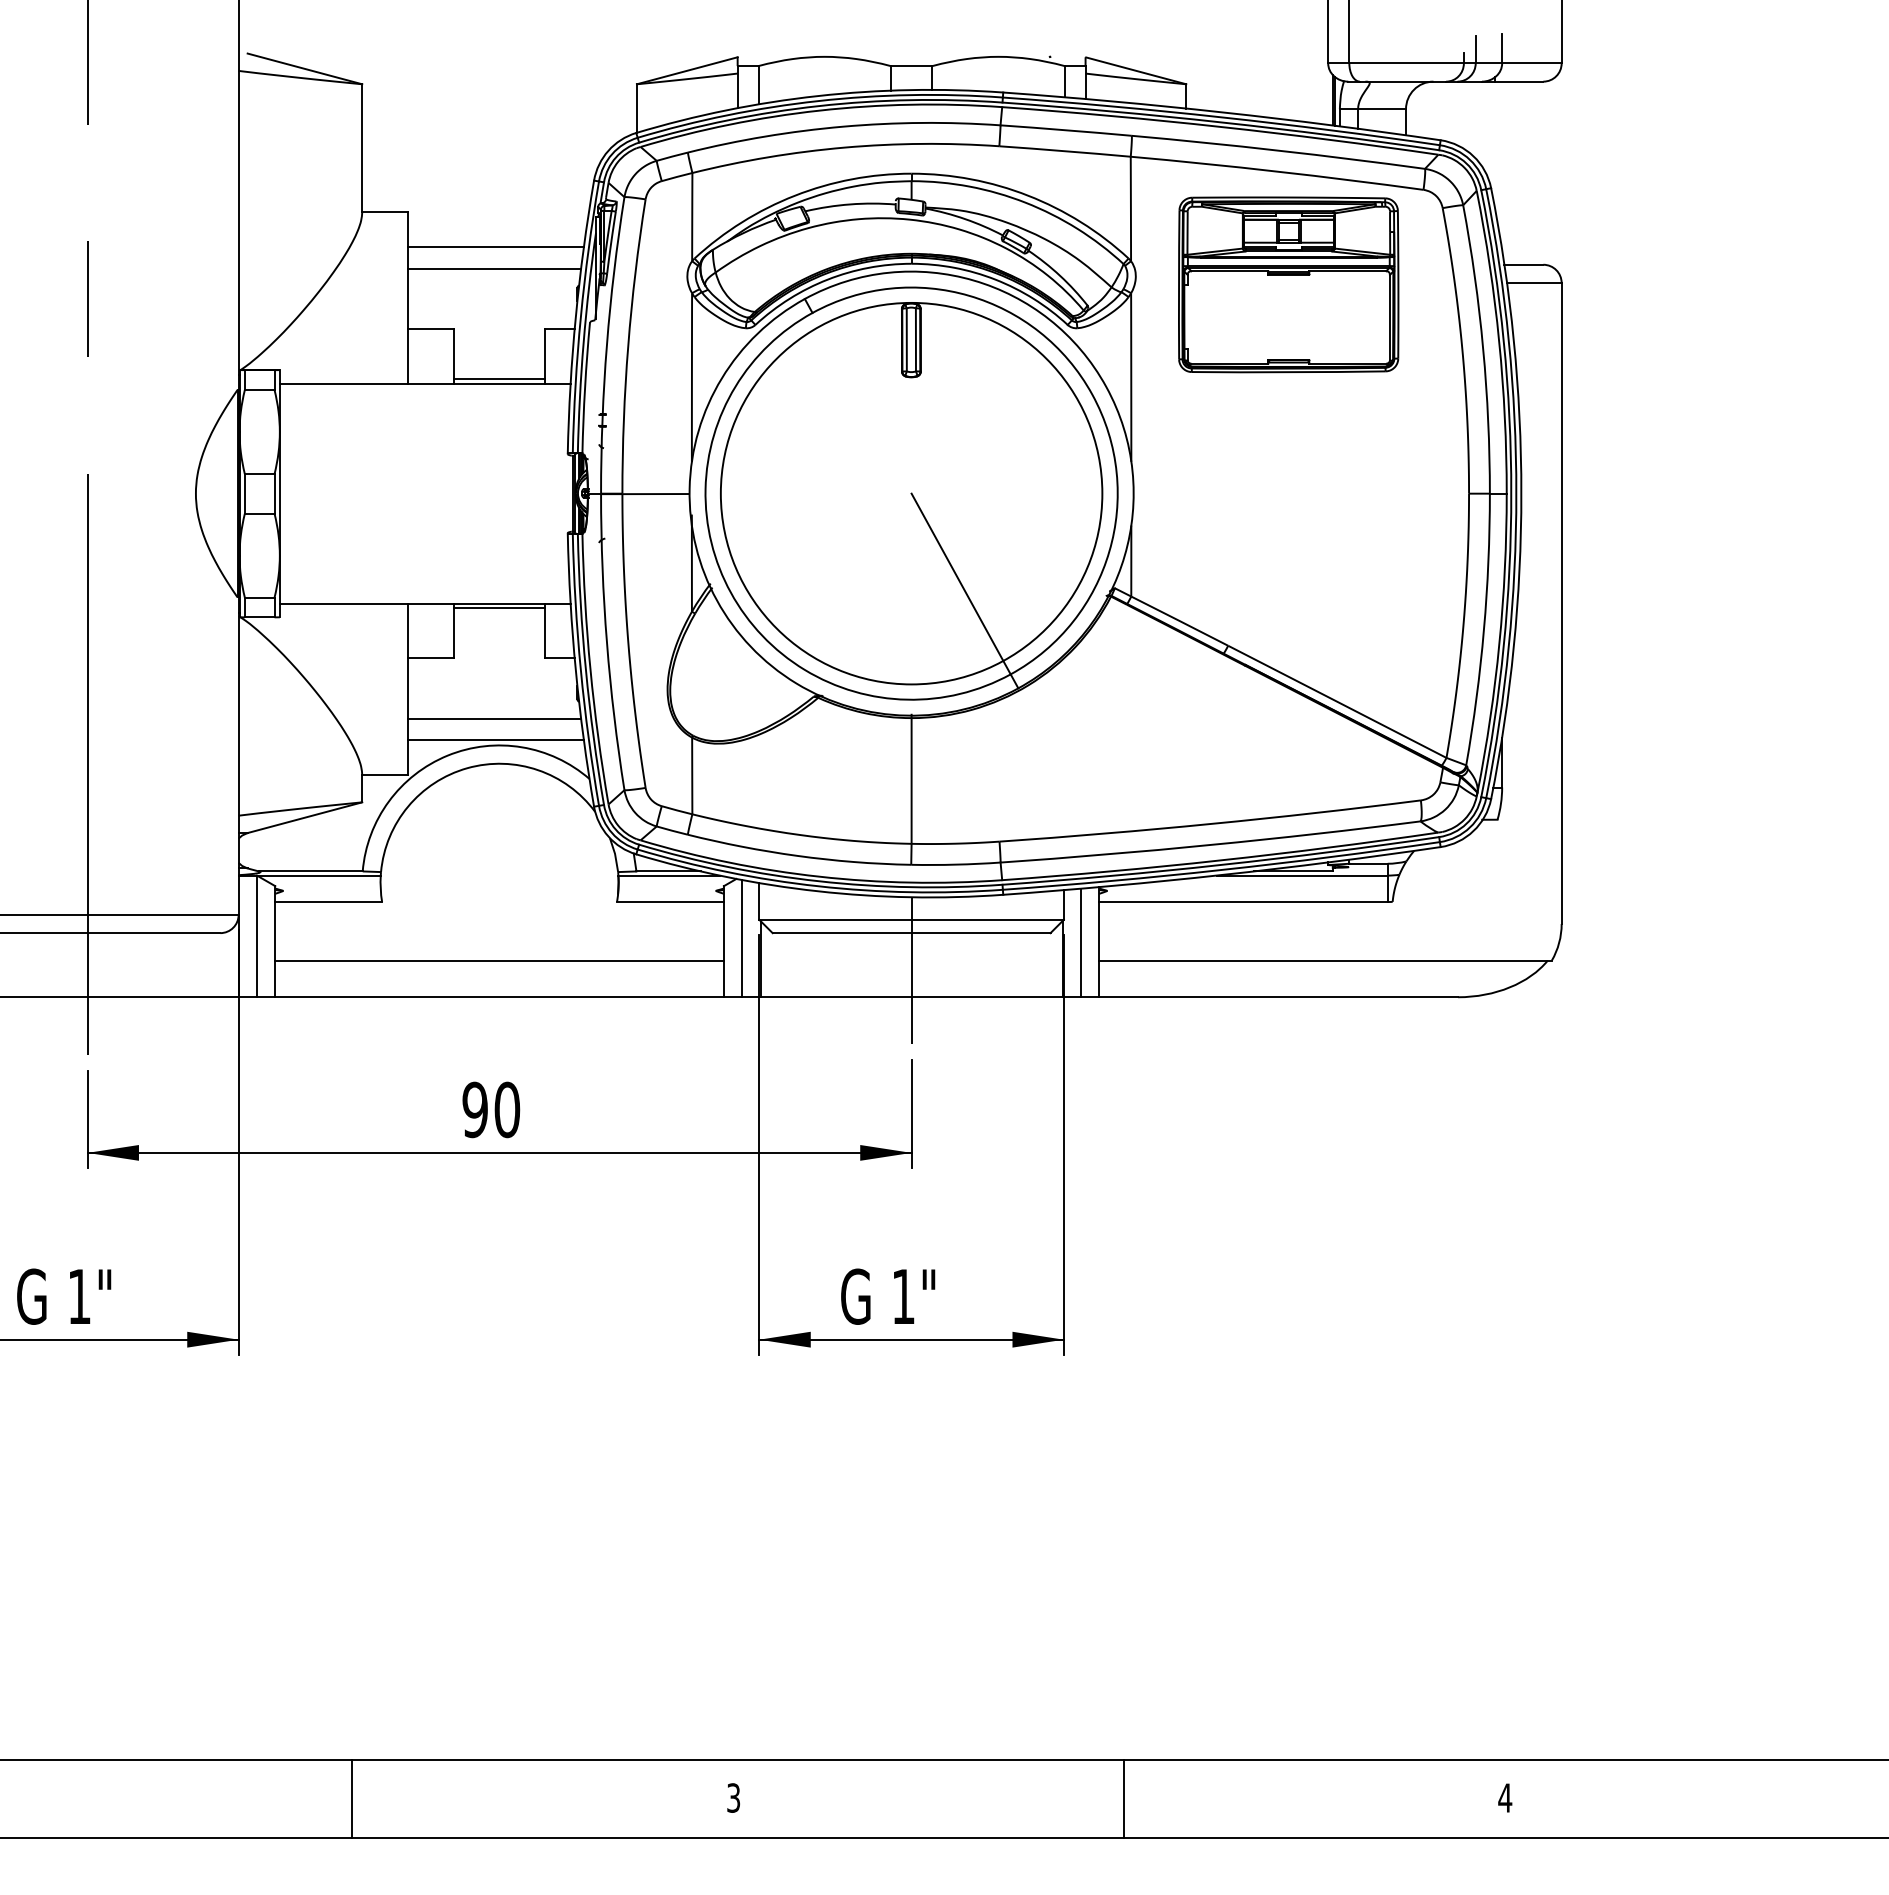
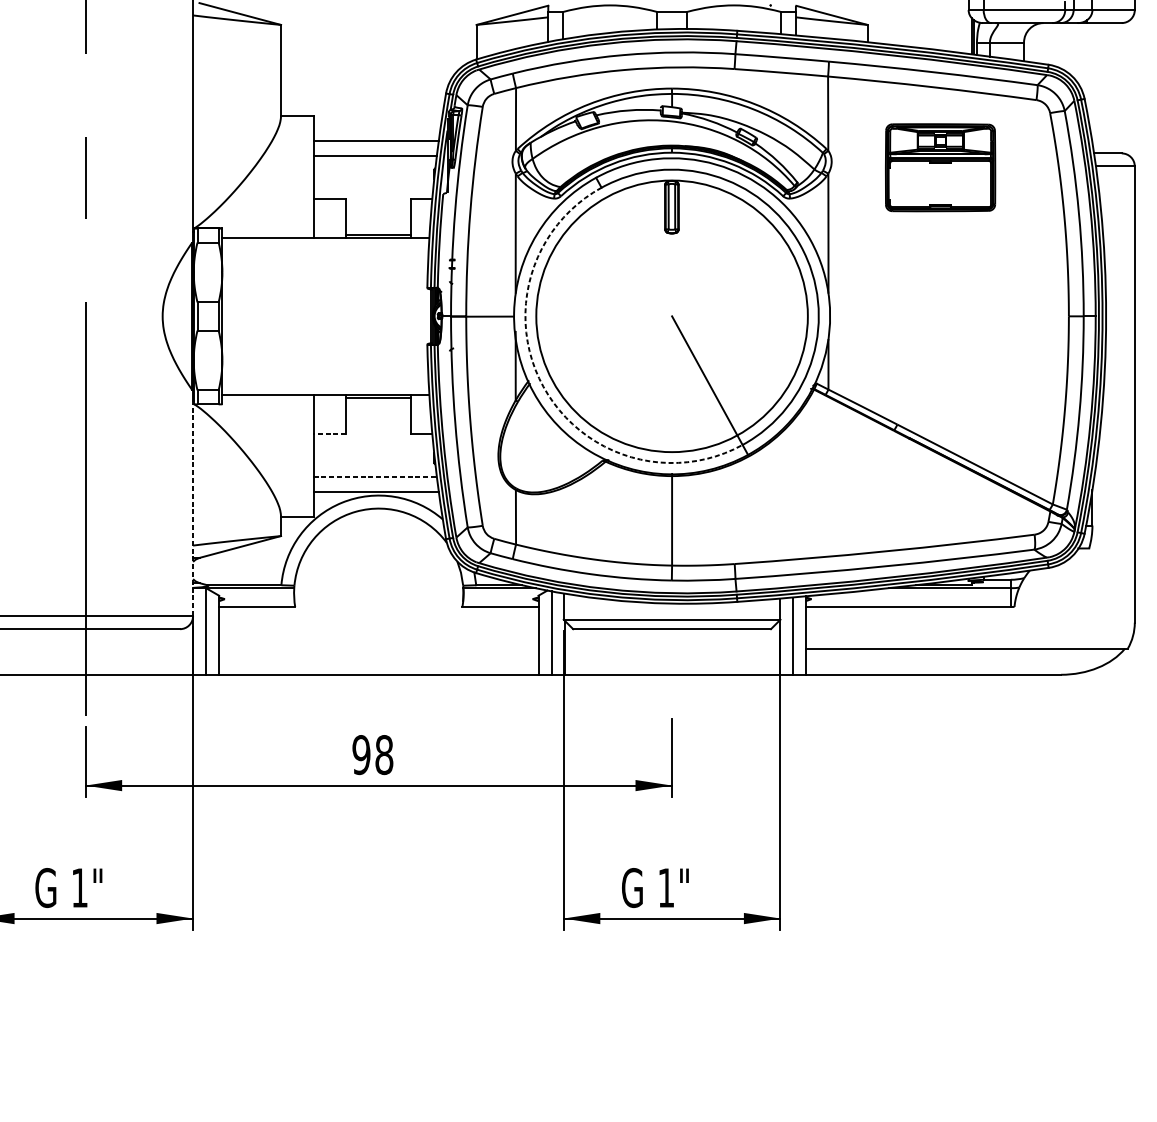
part: (1288, 284) -> (940, 167), size x0.7
arc: (730, 592) -> (543, 386), solid -> dashed
line: (430, 658) -> (329, 433), solid -> dashed
line: (494, 718) -> (375, 476), solid -> dashed
line: (238, 763) -> (192, 508), solid -> dashed
line: (499, 960) -> (378, 648), removed
line: (911, 971) -> (672, 656), removed
text: (507, 1109) -> (384, 754), 90 -> 98

